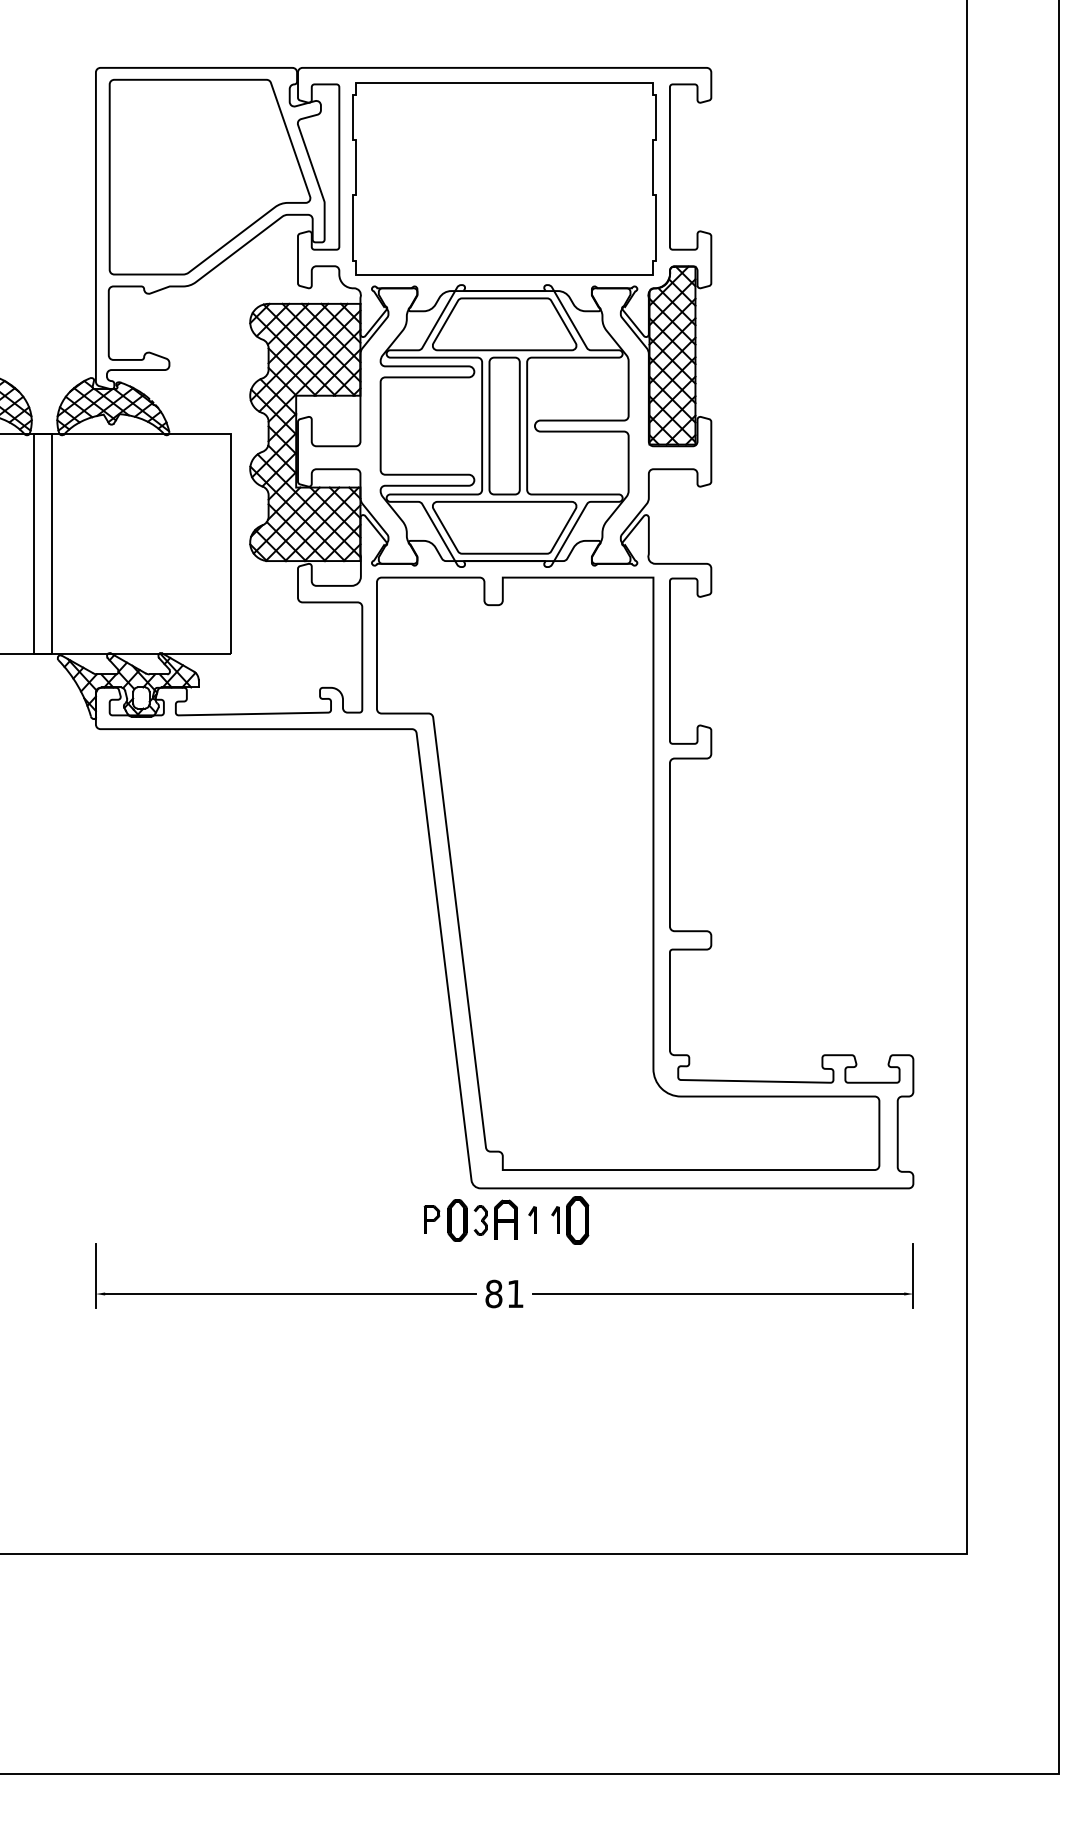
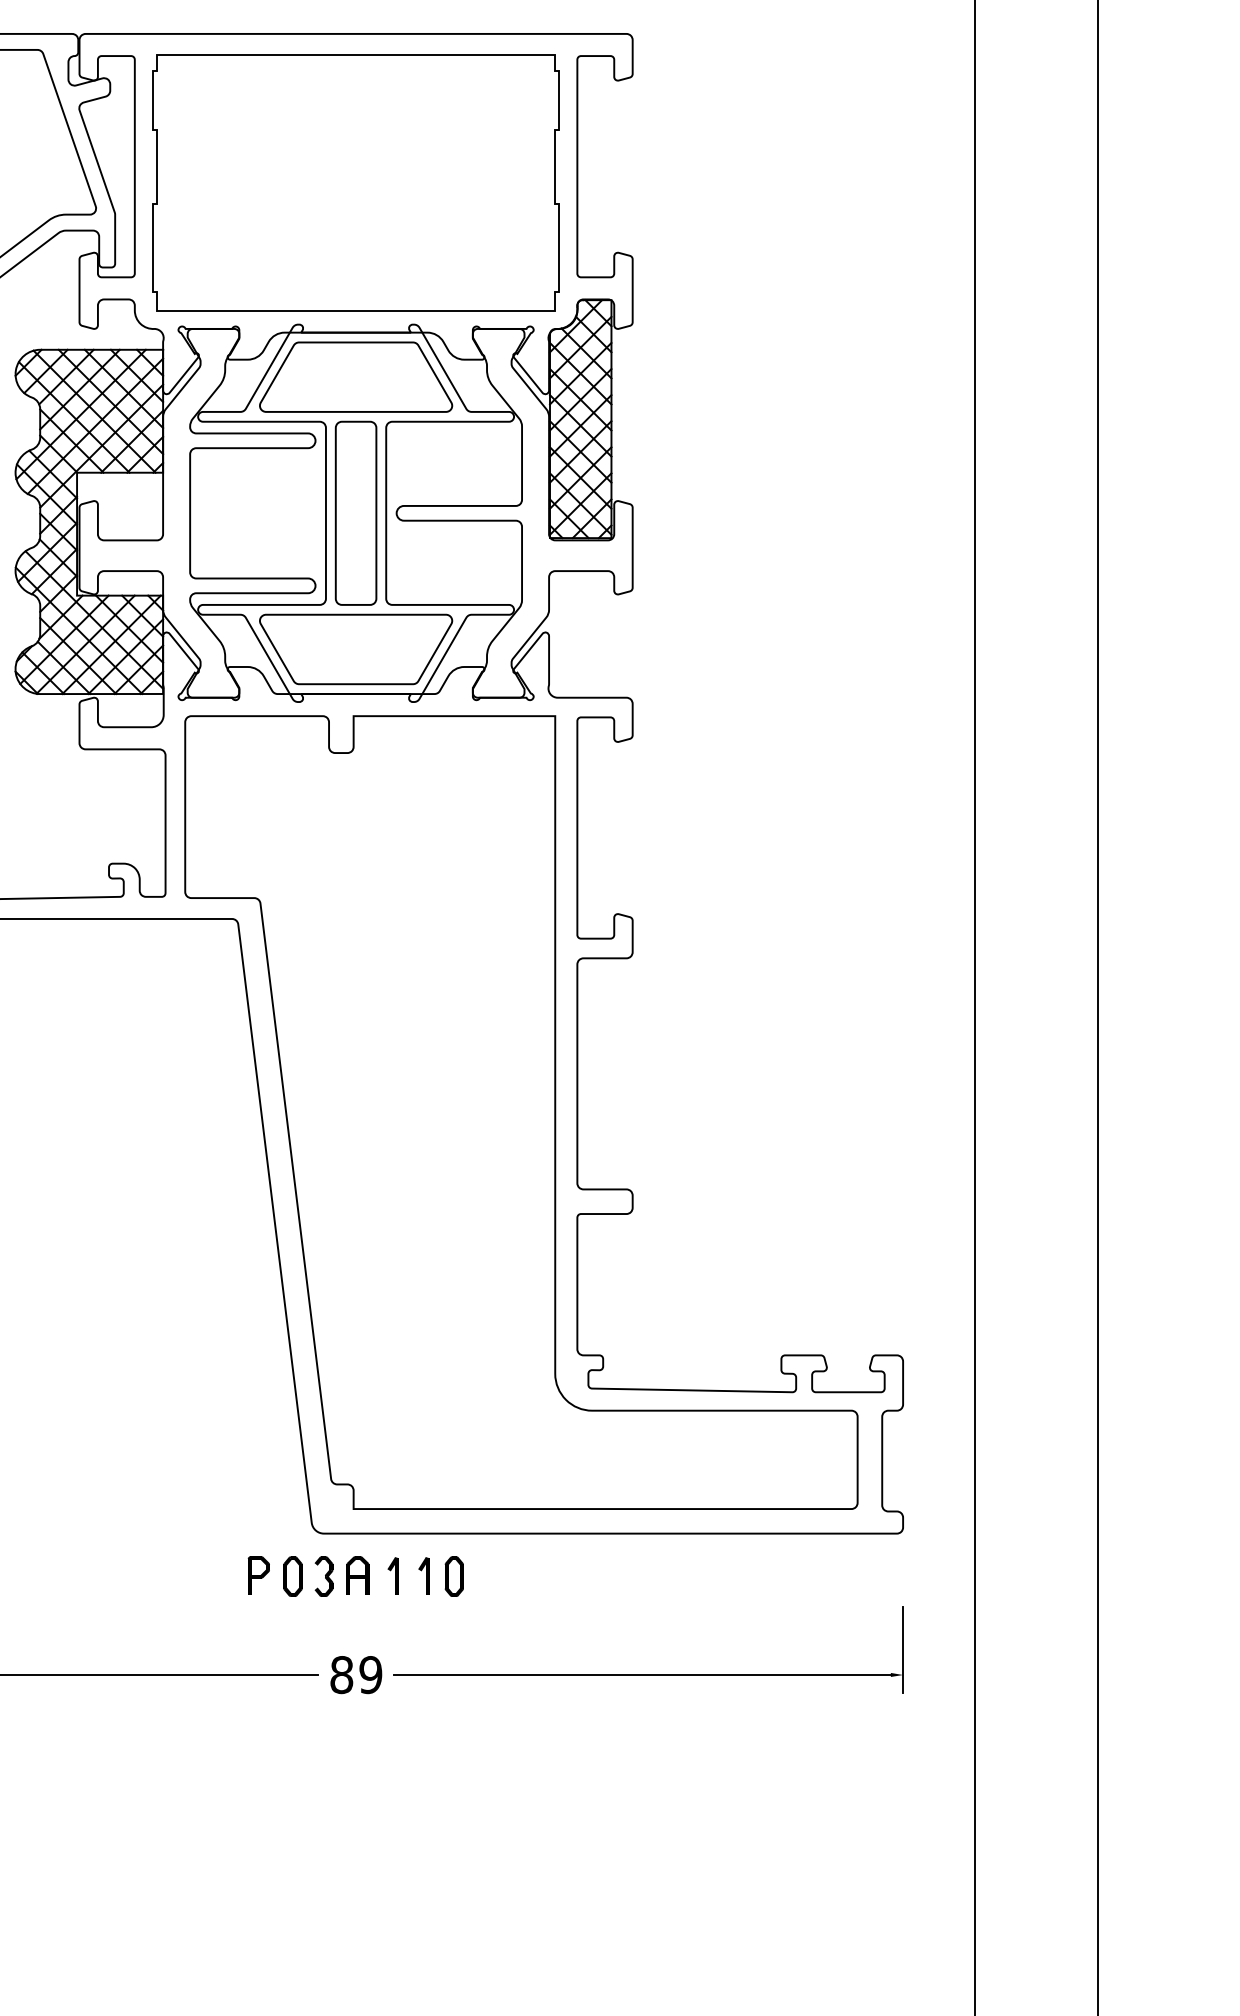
part: (505, 1219) -> (357, 1575), size x0.71
part: (457, 1220) -> (292, 1576), size x0.71
part: (578, 1220) -> (454, 1576), size x0.62
text: (515, 1293) -> (370, 1674), 81 -> 89

